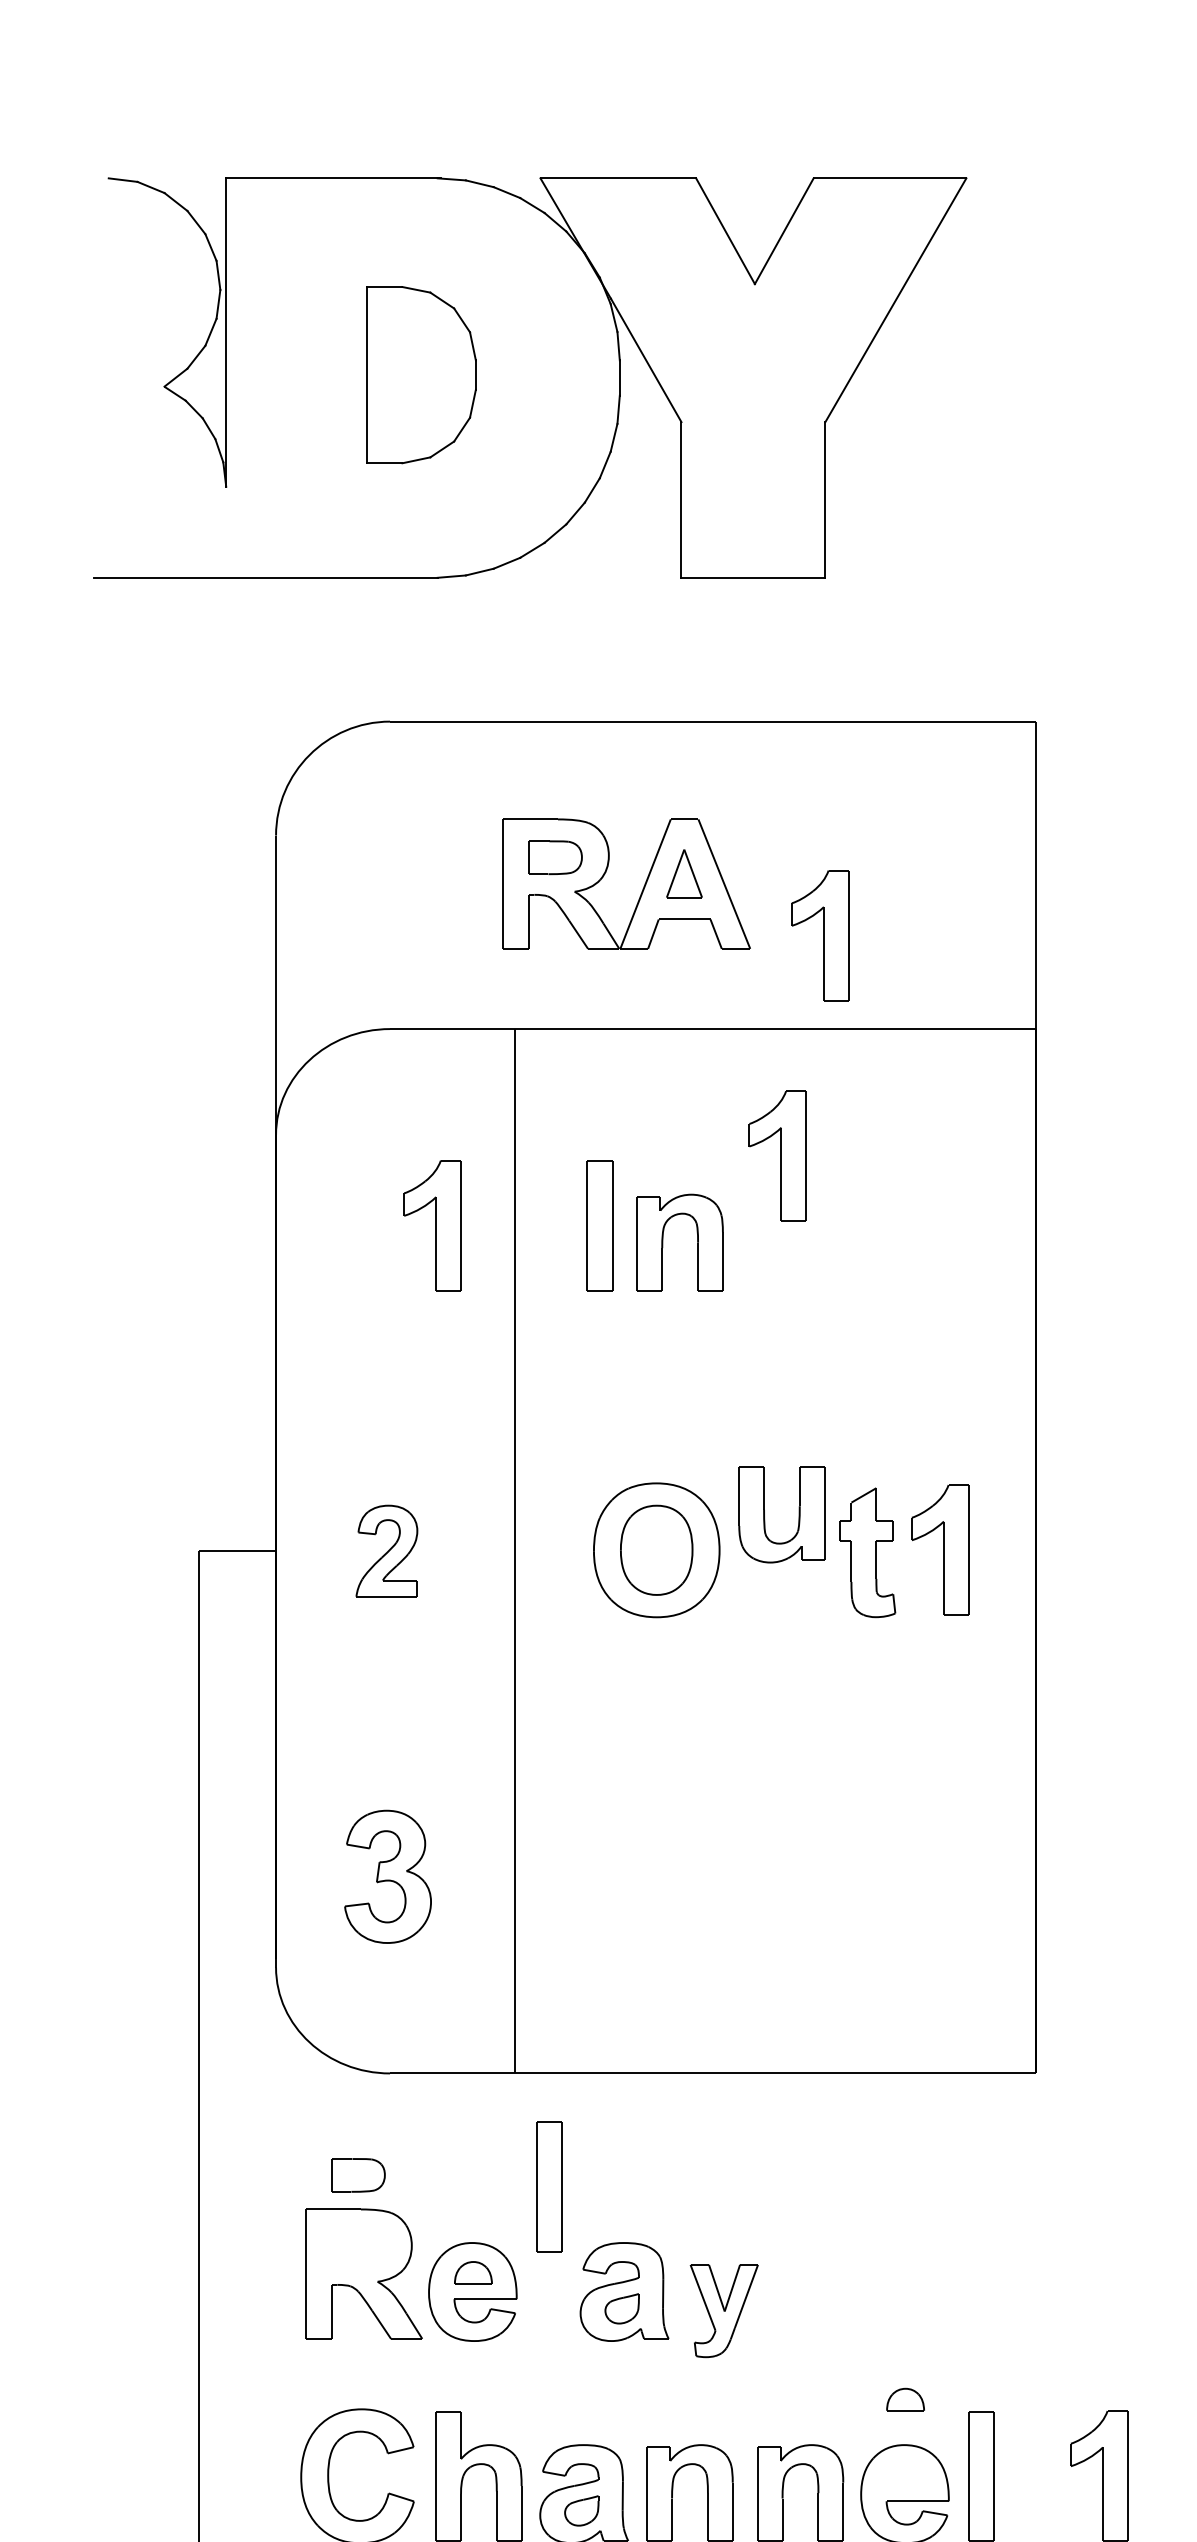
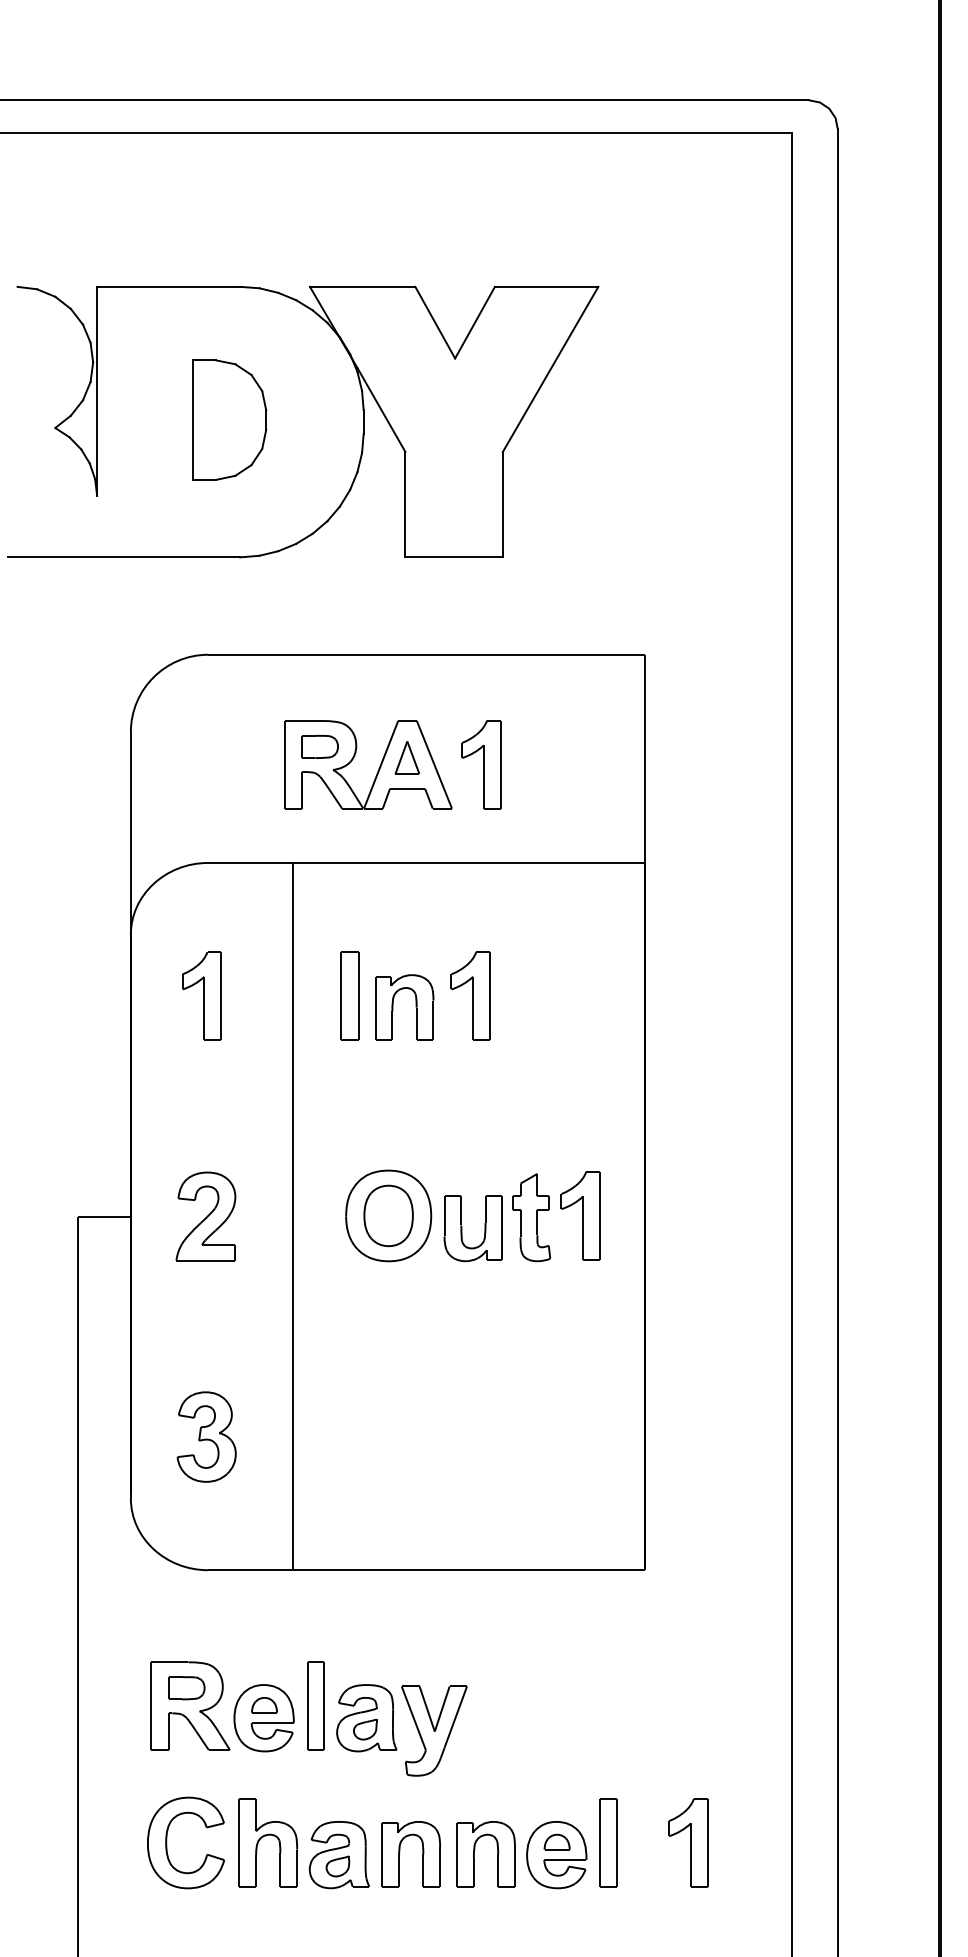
part: (820, 935) -> (481, 764), moved
part: (777, 1155) -> (470, 995), moved
part: (432, 1224) -> (201, 995), moved
part: (765, 1514) -> (462, 1228), moved
part: (386, 1551) -> (205, 1216), size x1.43
part: (358, 2175) -> (186, 1688), moved
part: (548, 2186) -> (315, 1705), moved
part: (724, 2310) -> (434, 1730), size x1.43
part: (904, 2398) -> (556, 1841), moved

